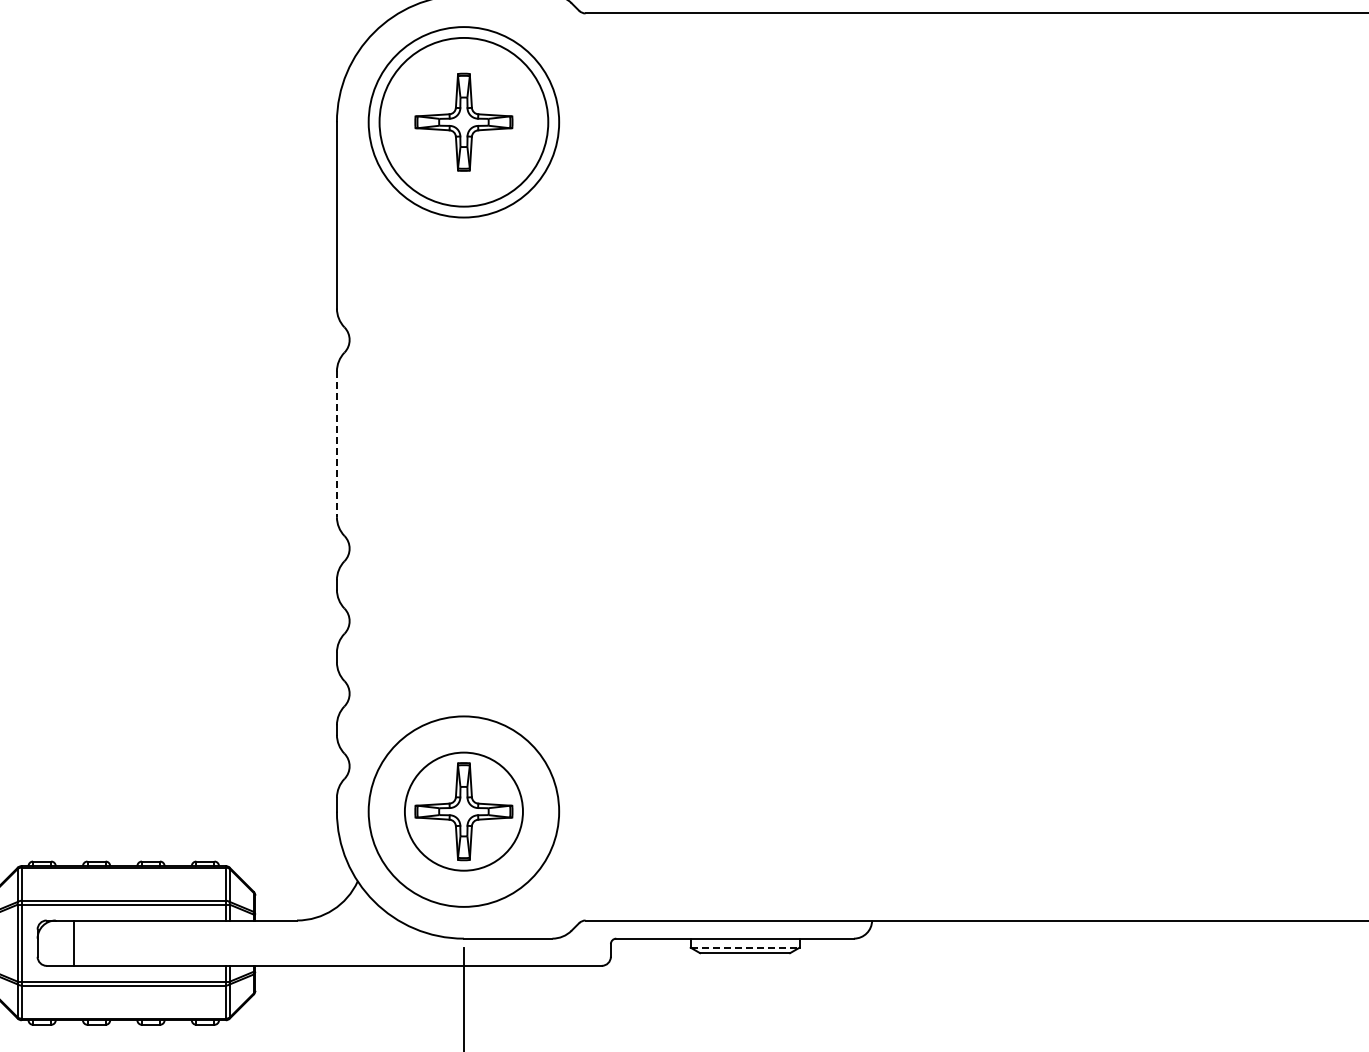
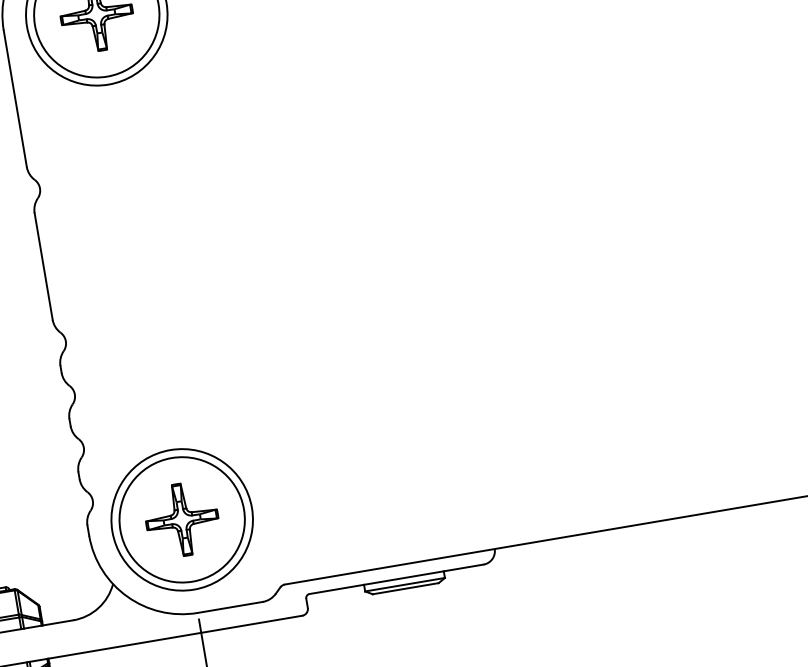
line: (336, 444) -> (43, 266), dashed -> solid
circle: (463, 811) -> (181, 519), size x1.43
line: (745, 947) -> (405, 584), dashed -> solid

